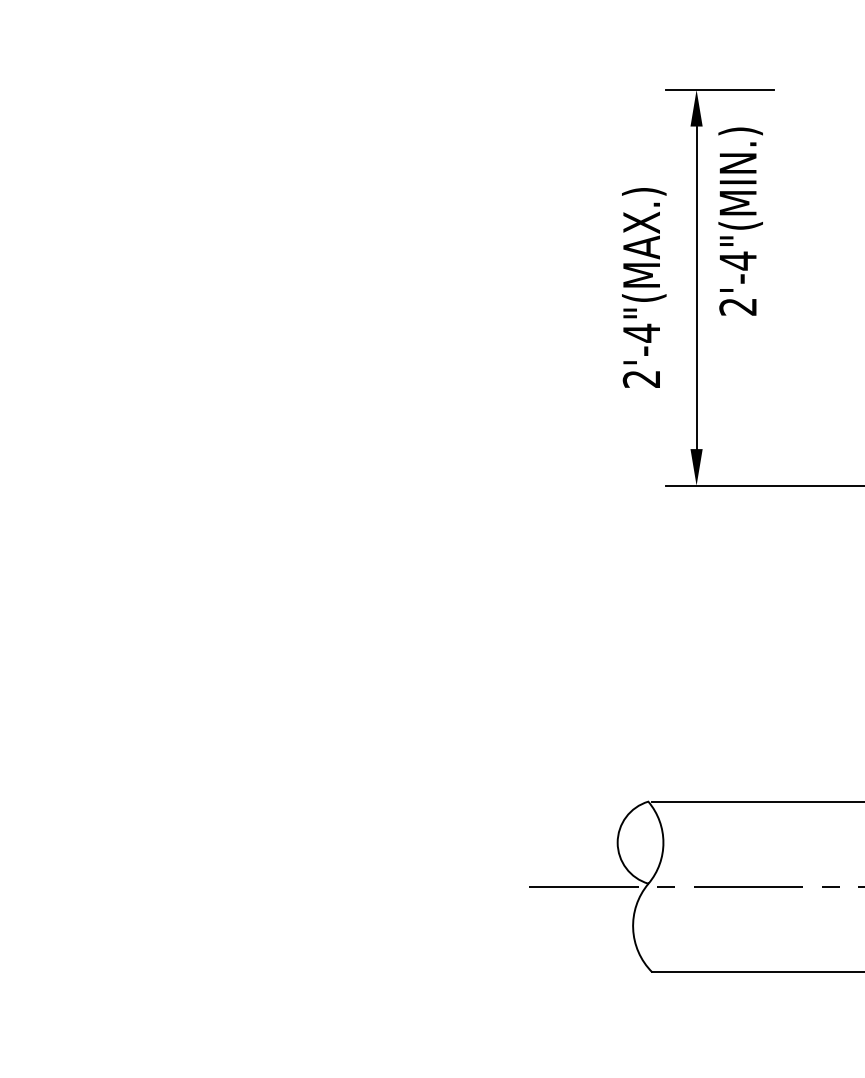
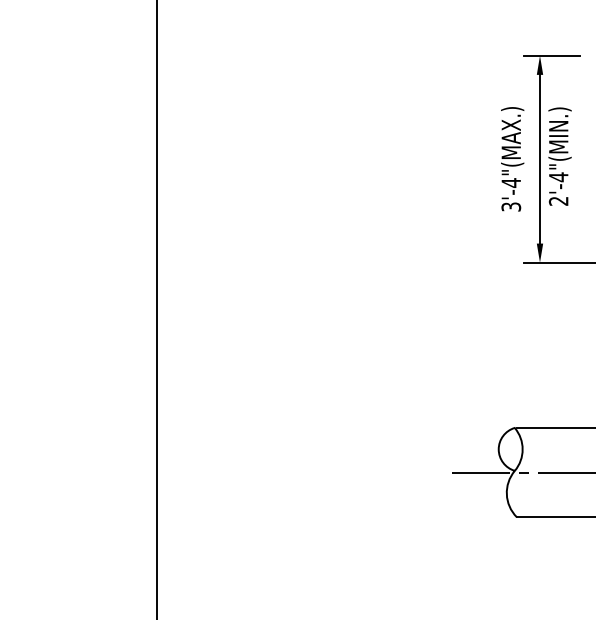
text: (739, 221) -> (559, 156), moved
text: (642, 378) -> (511, 206), 2'-4"(MAX.) -> 3'-4"(MAX.)

